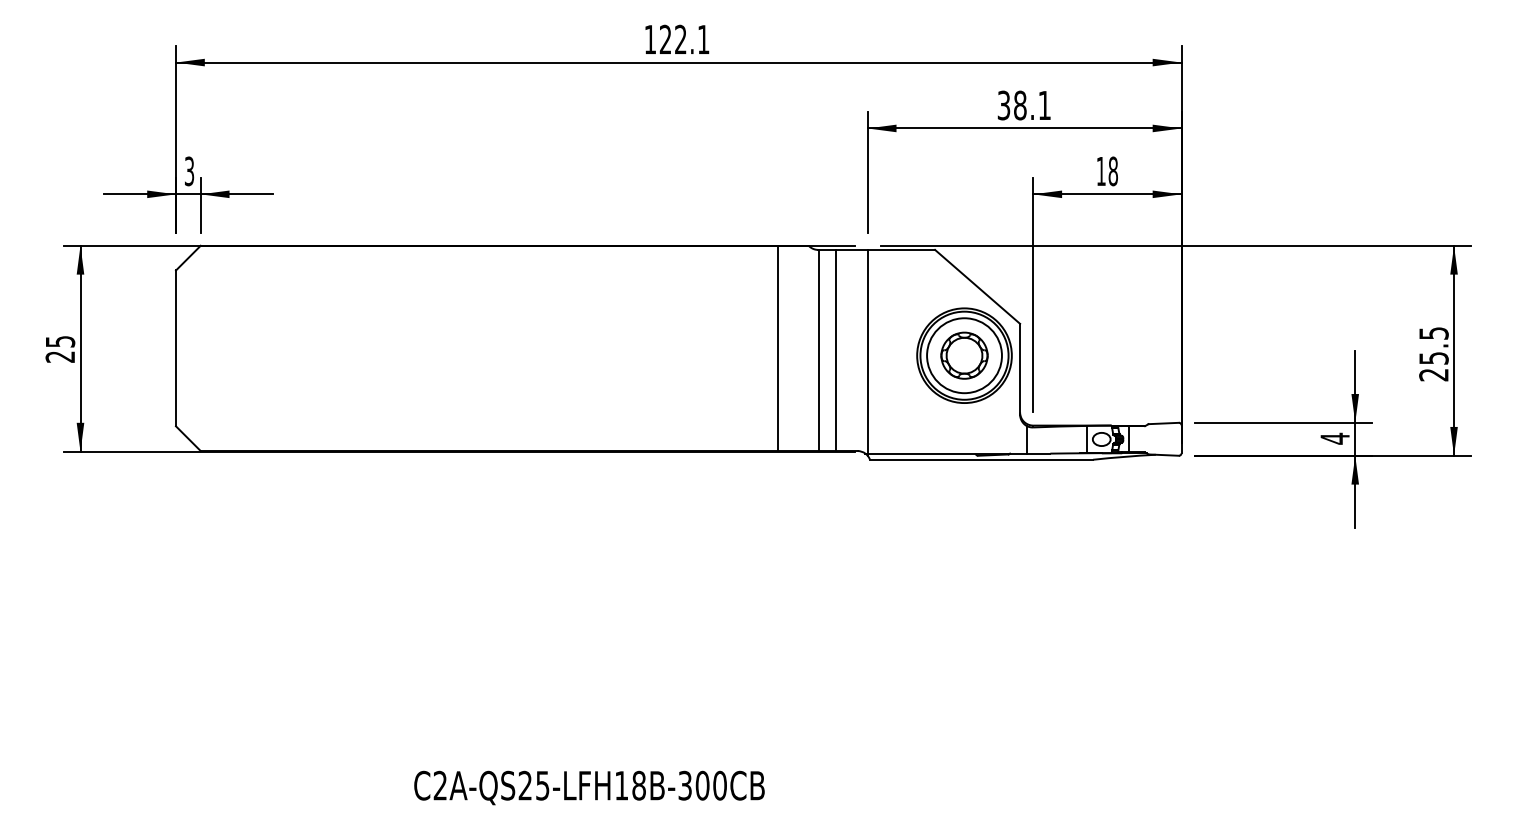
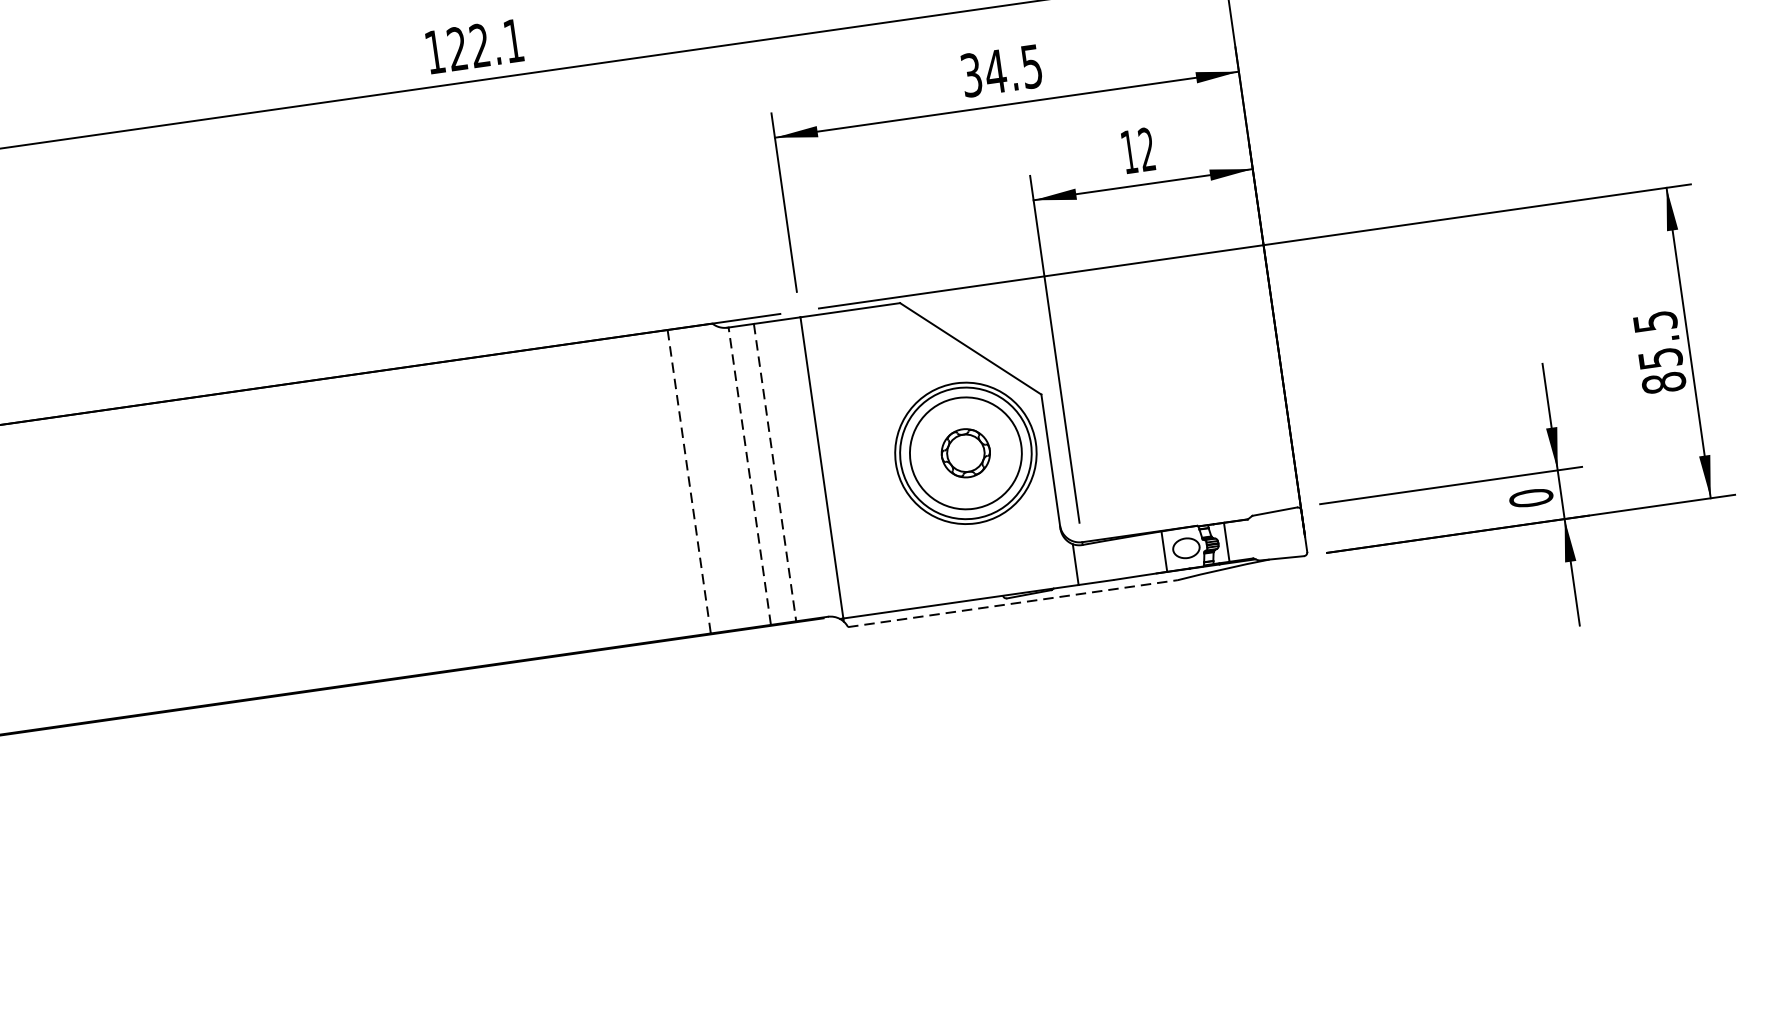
text: (1031, 105) -> (1012, 69), 38.1 -> 34.5
text: (1112, 171) -> (1145, 149), 18 -> 12
line: (778, 348) -> (689, 481), solid -> dashed
line: (819, 350) -> (750, 476), solid -> dashed
line: (836, 350) -> (775, 472), solid -> dashed
part: (964, 355) -> (965, 453), size x0.7
text: (1433, 374) -> (1663, 382), 25.5 -> 85.5
text: (1335, 438) -> (1531, 497), 4 -> 0
line: (981, 459) -> (1012, 603), solid -> dashed

